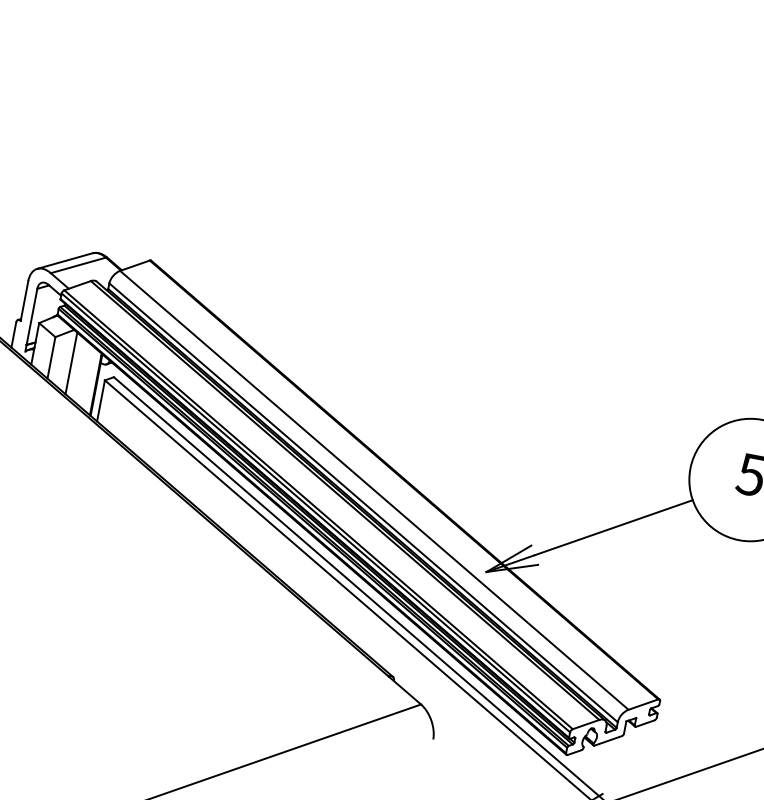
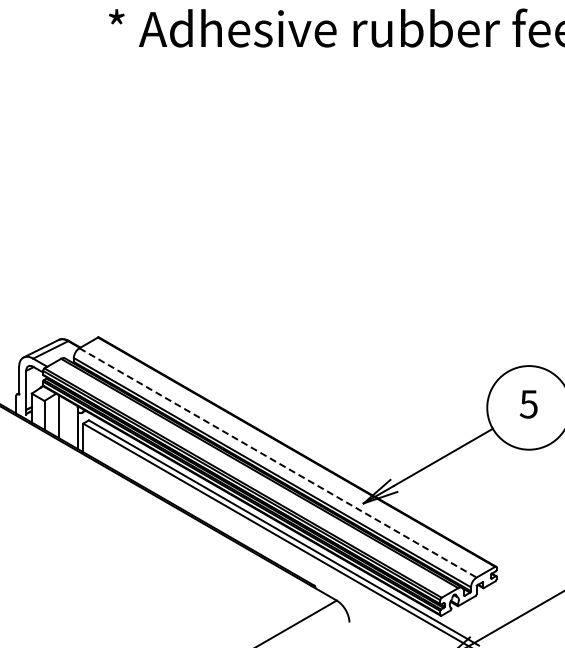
line: (374, 491) -> (278, 463), solid -> dashed

